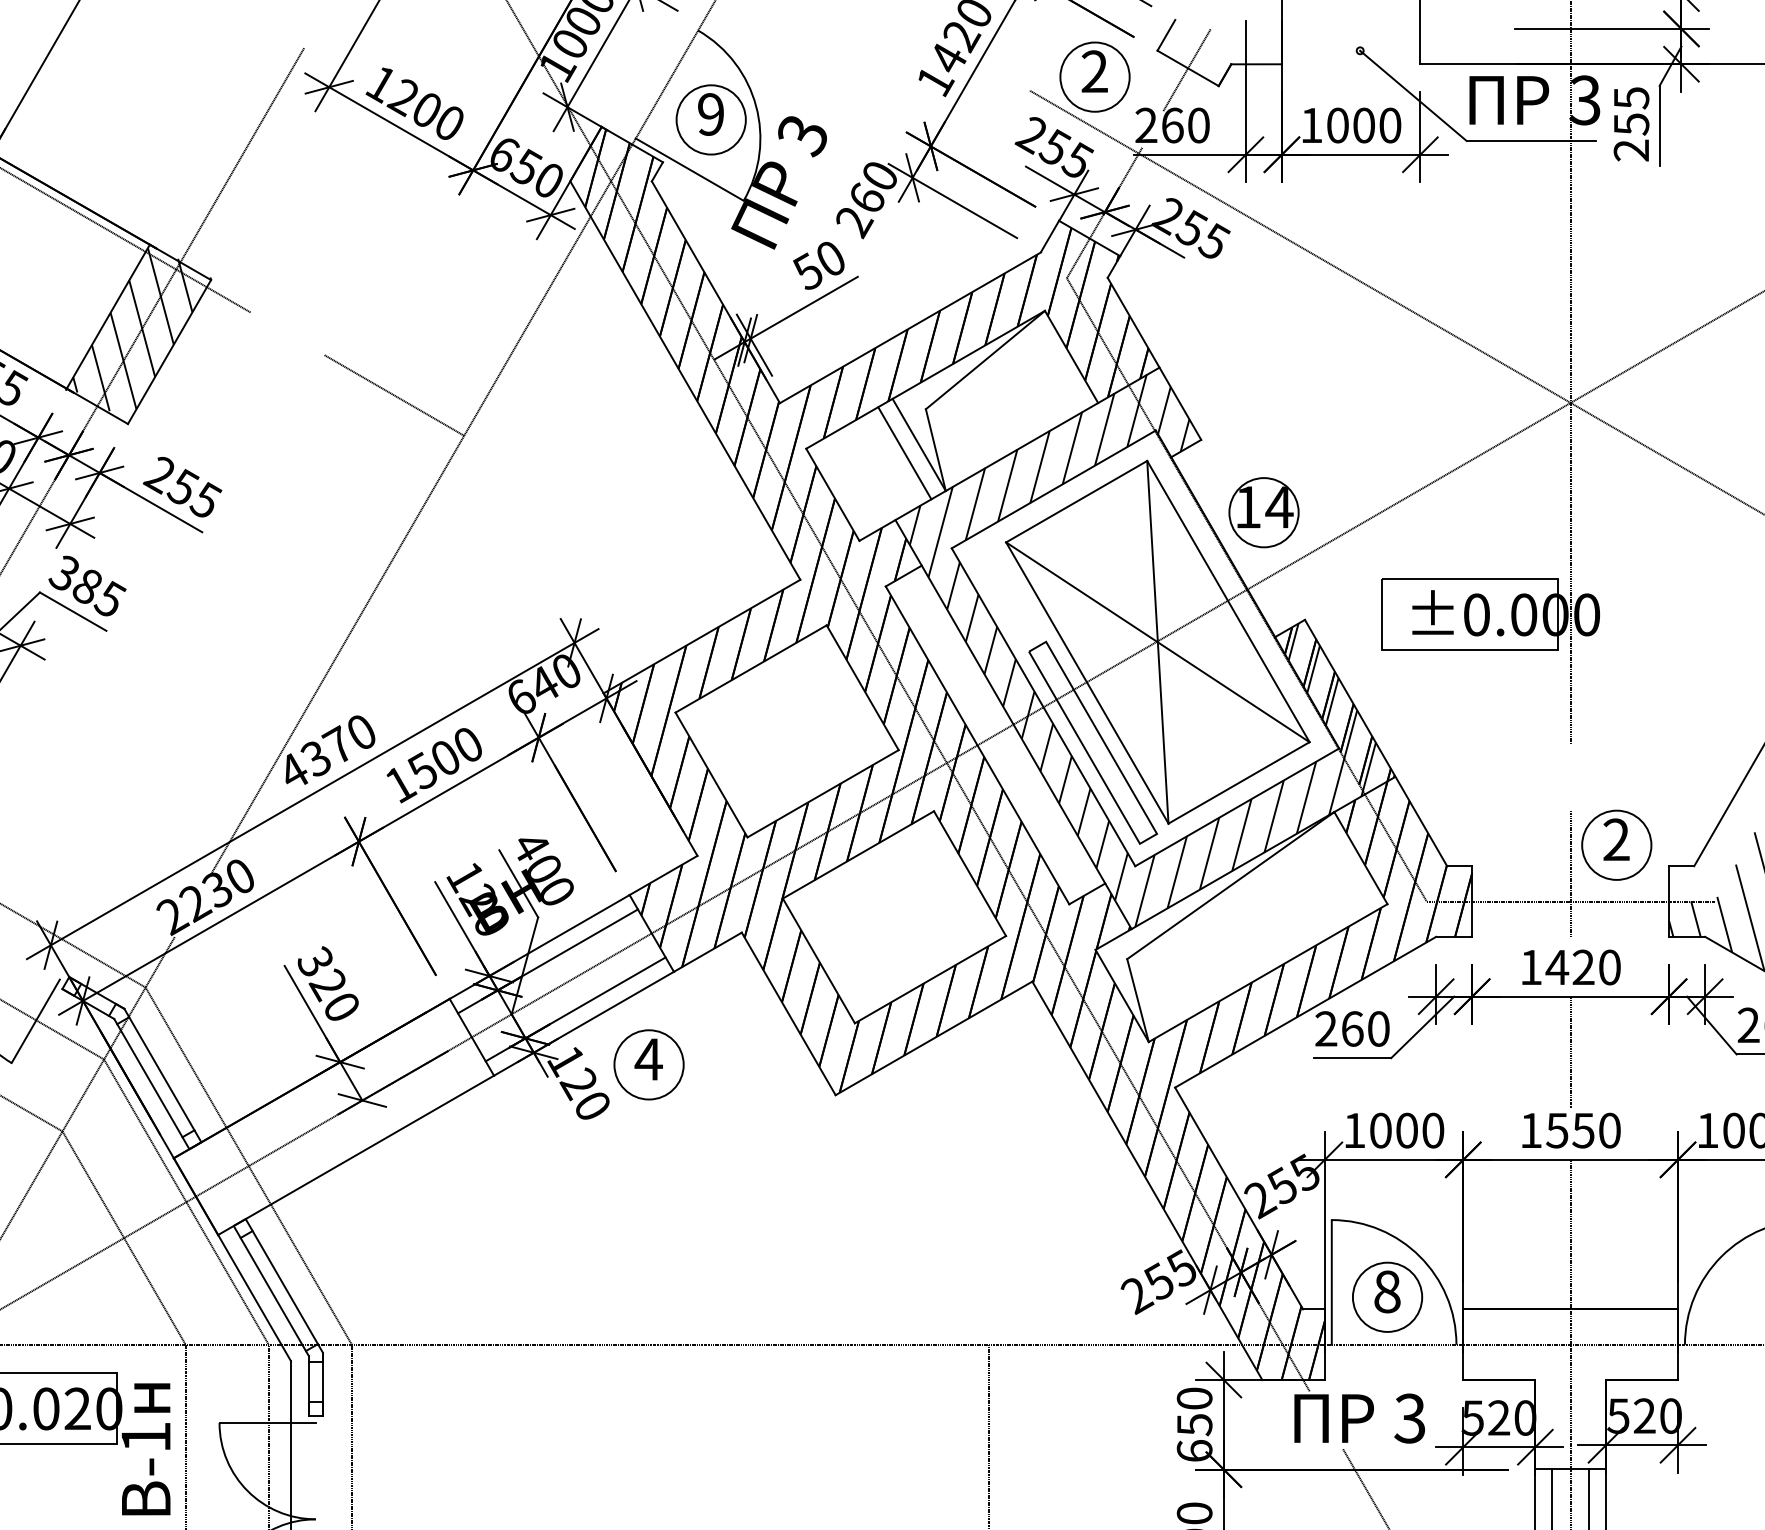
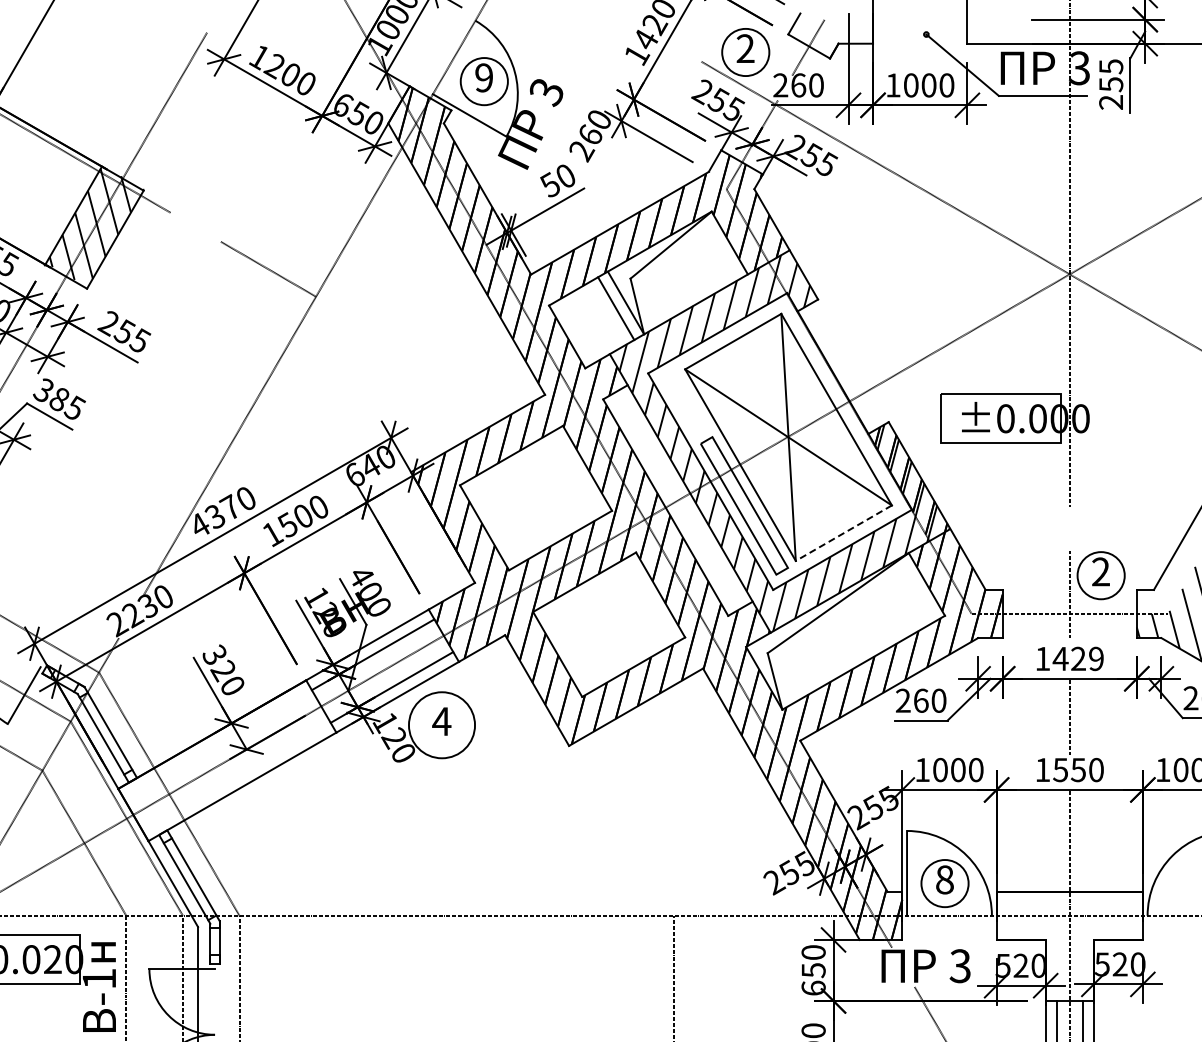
part: (1263, 511) -> (860, 348), removed
line: (1238, 783) -> (843, 533), solid -> dashed
text: (1609, 966) -> (1096, 658), 1420 -> 1429
circle: (648, 1063) -> (441, 724), size x1.4

